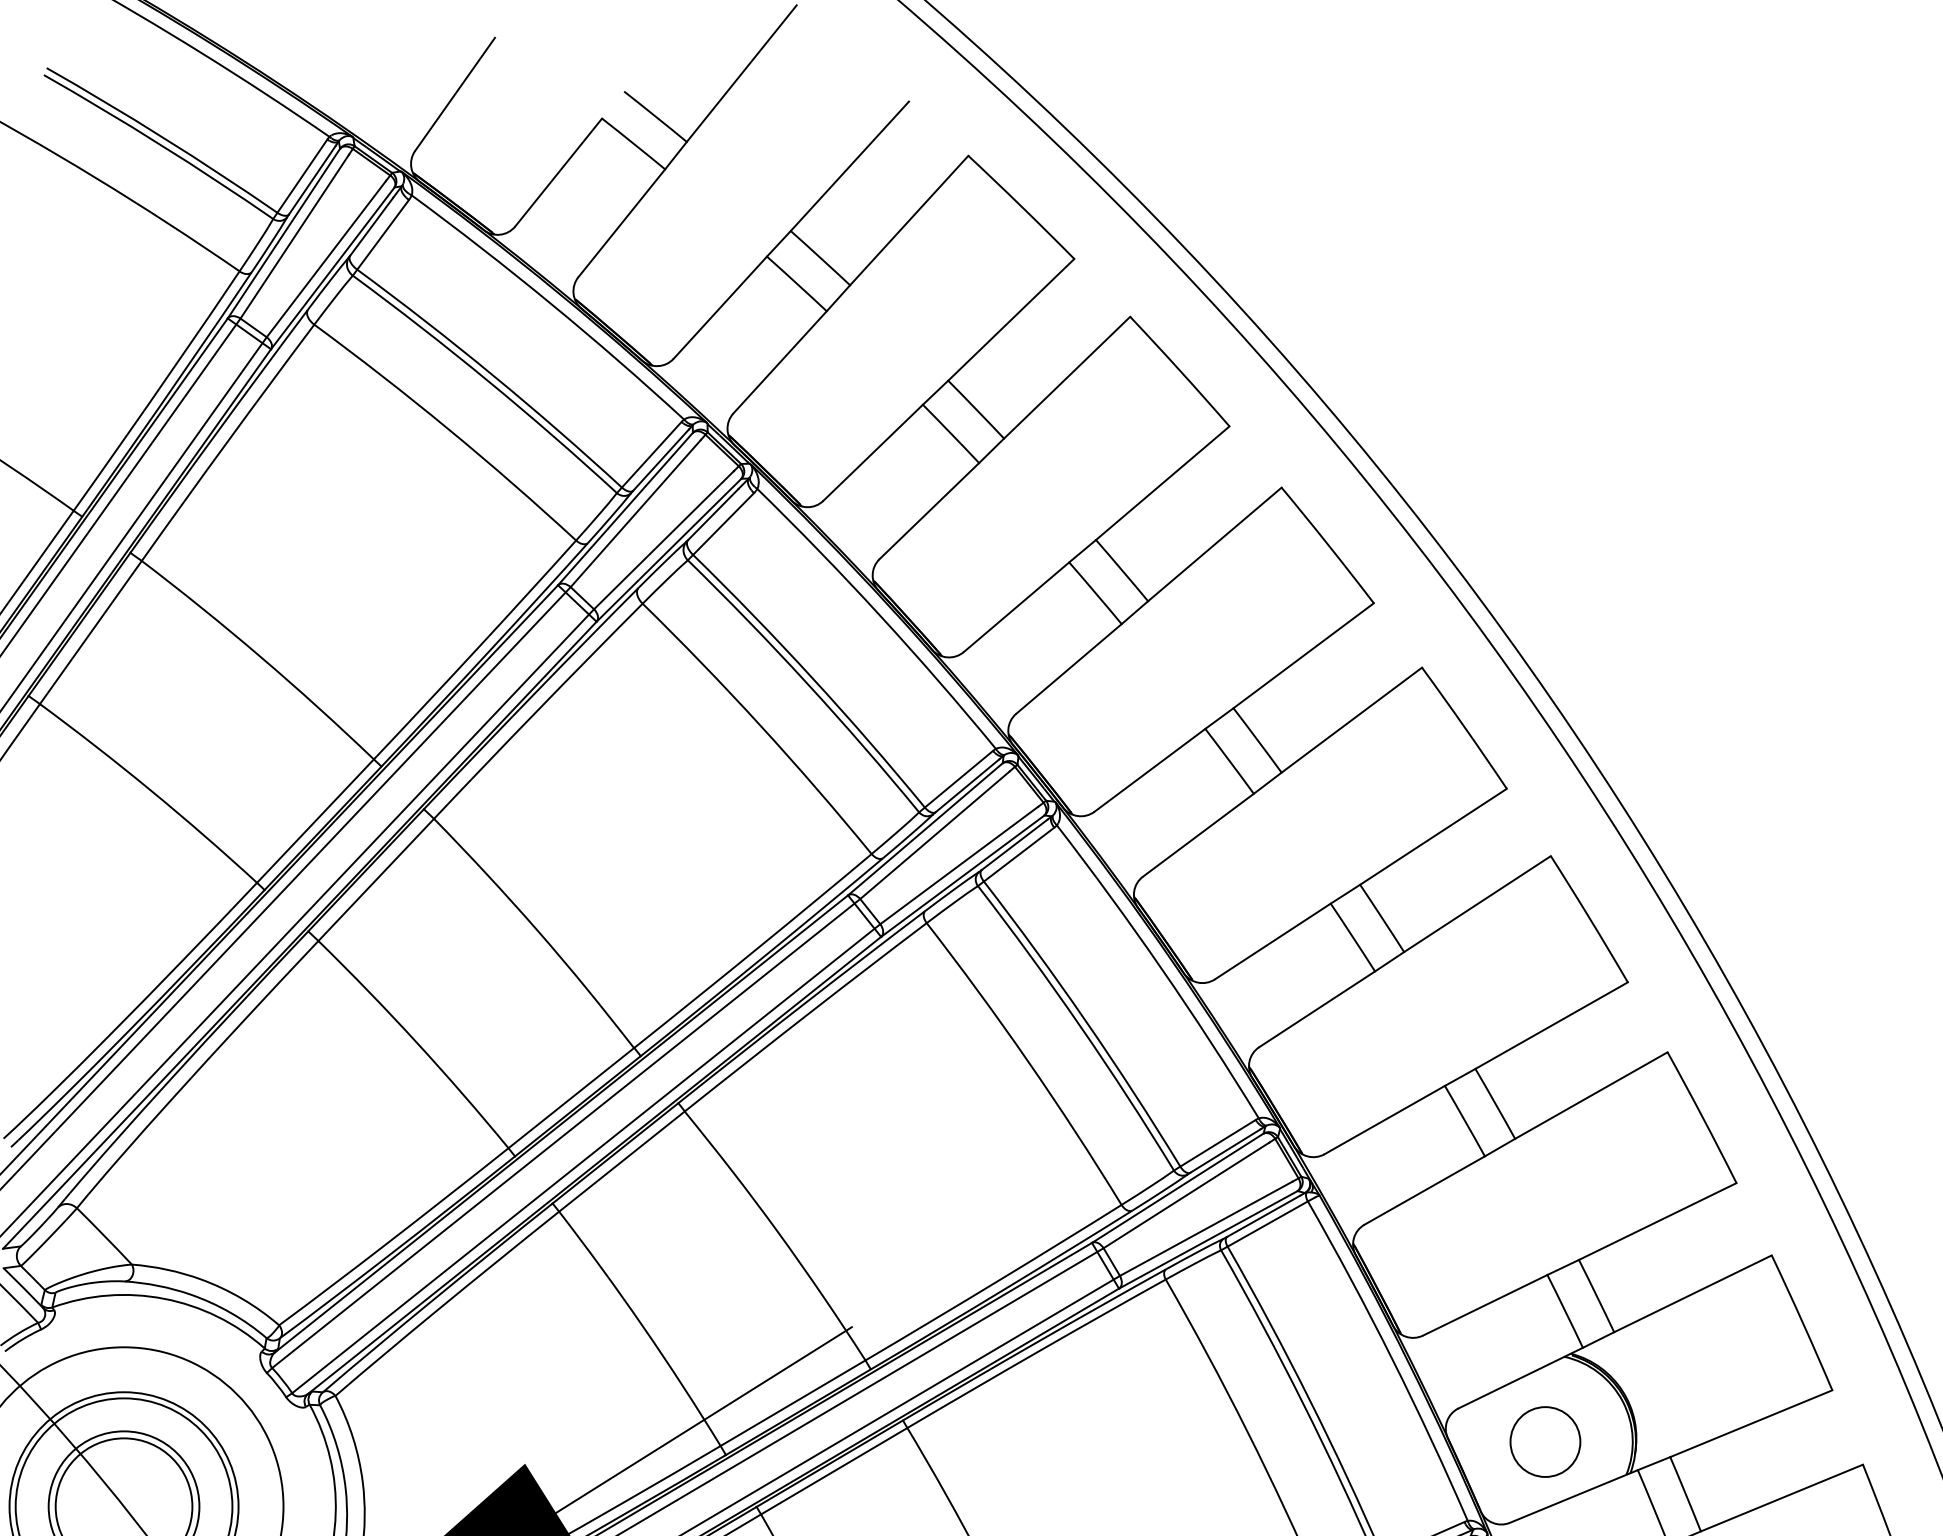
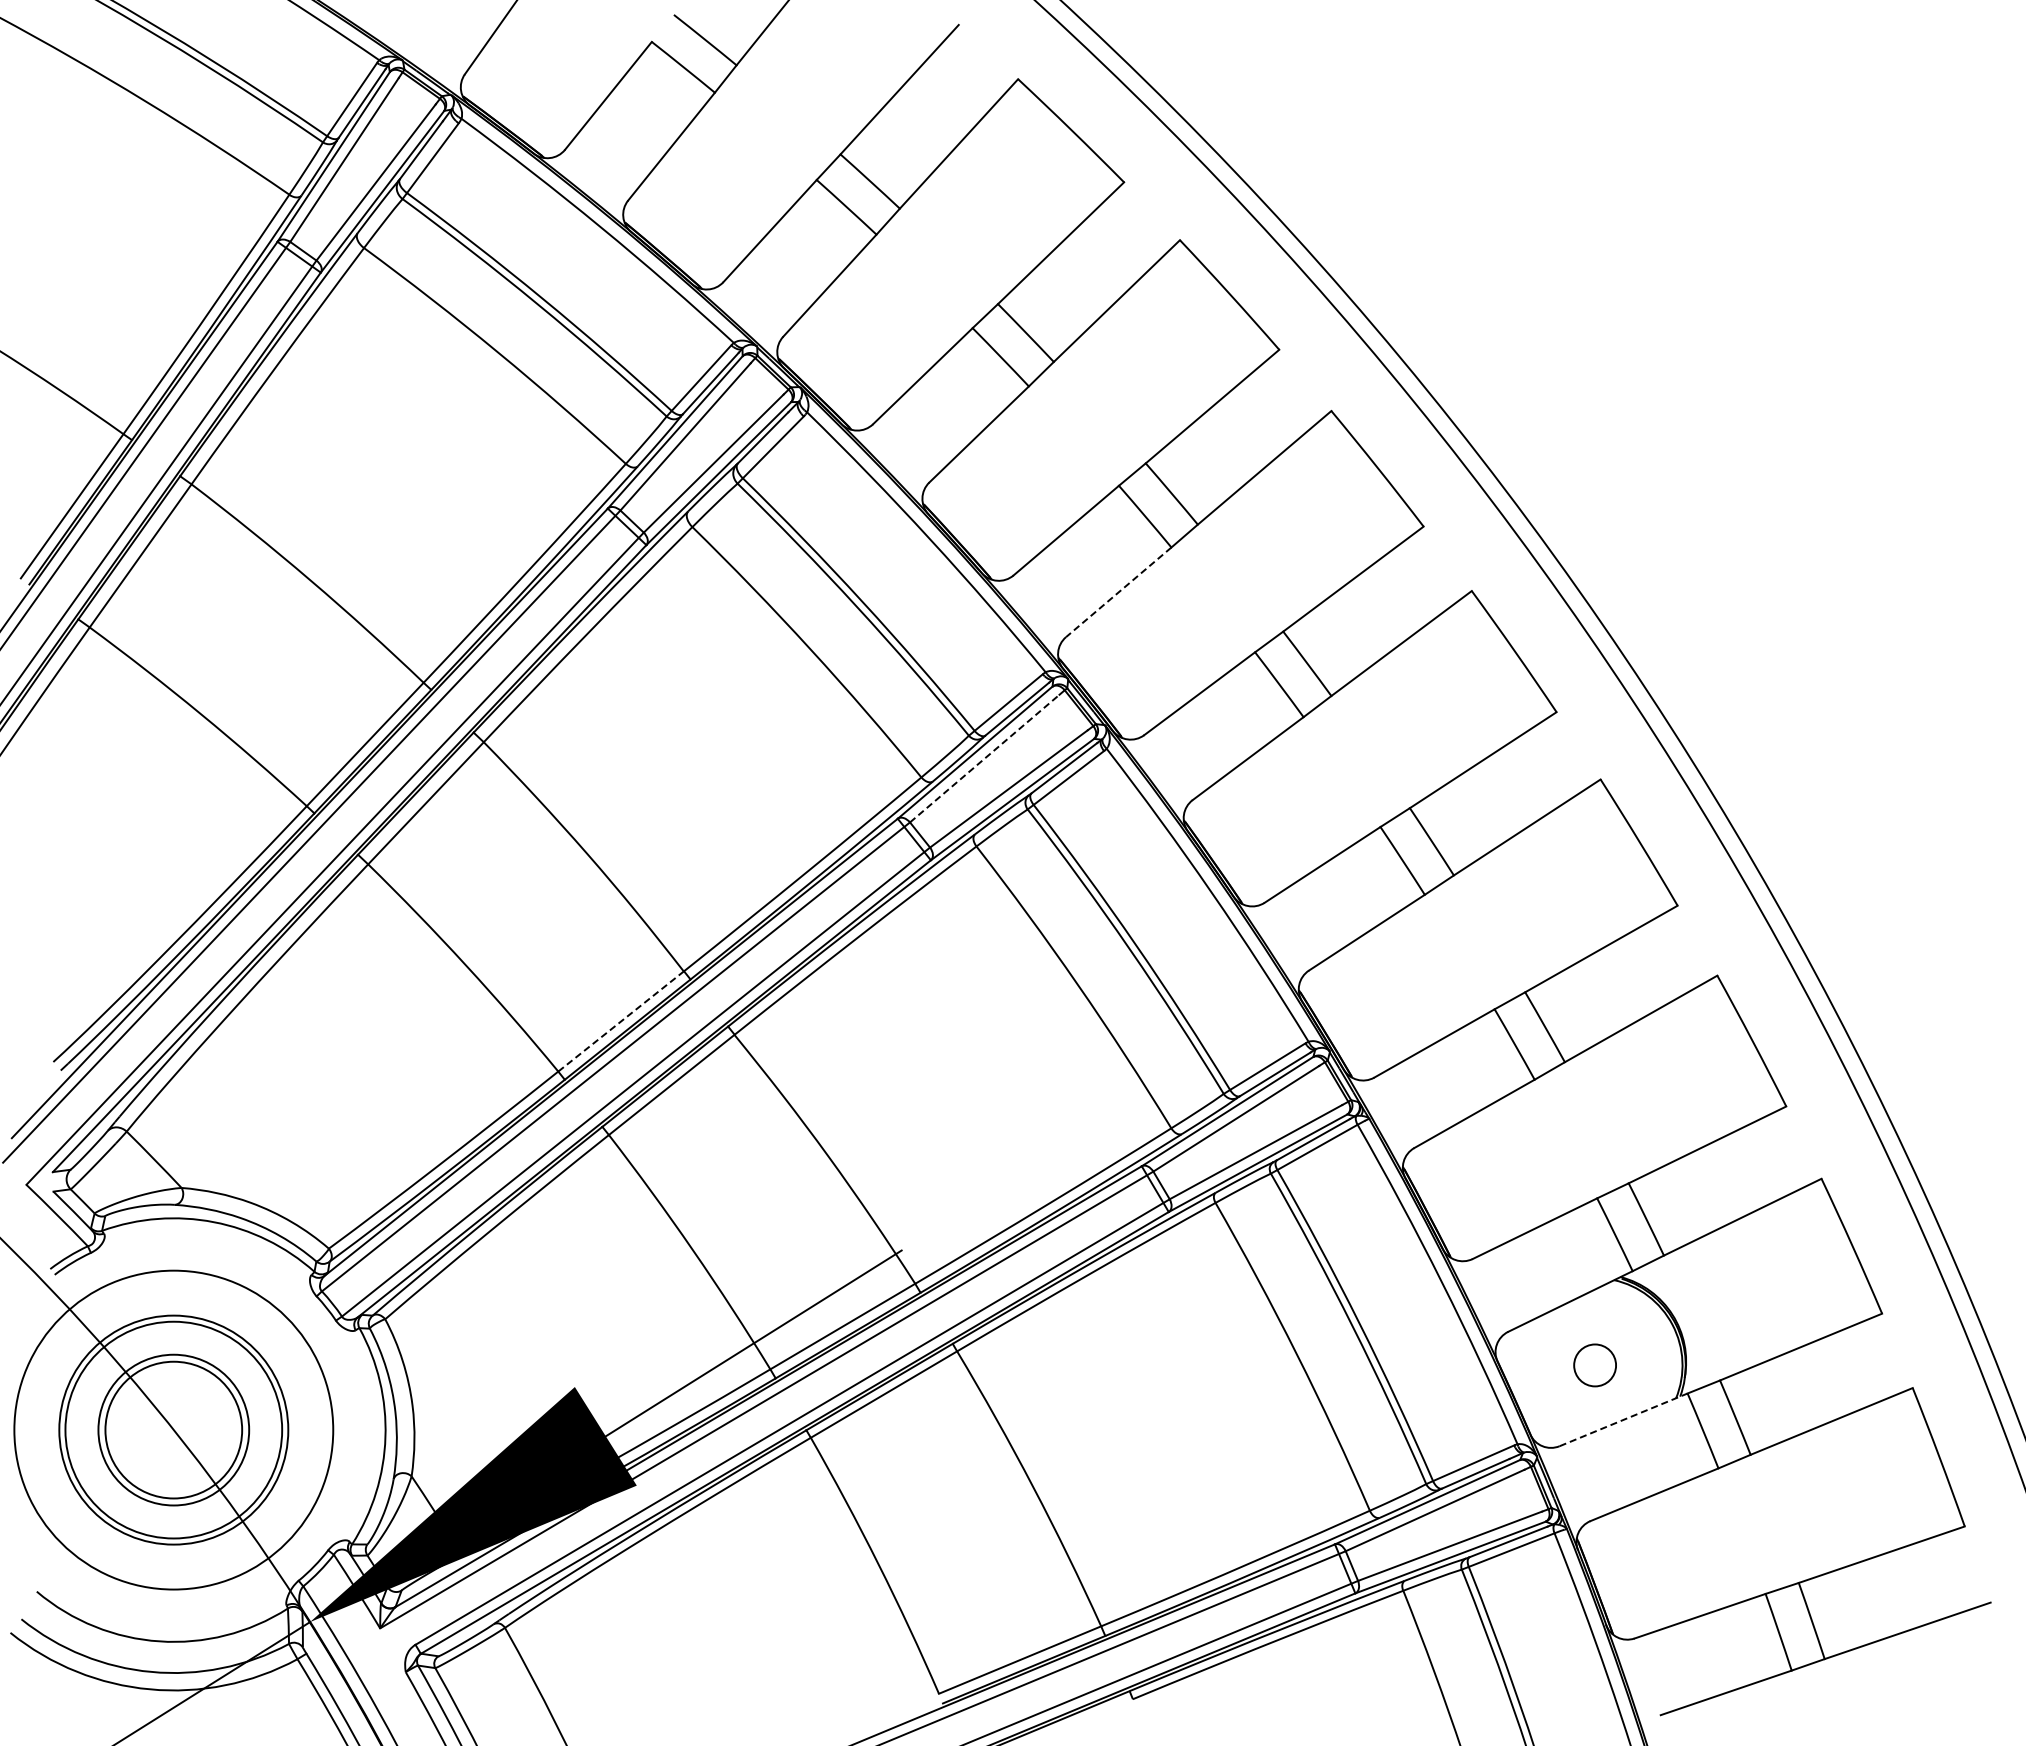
line: (1068, 669) -> (1118, 592), solid -> dashed
line: (935, 835) -> (985, 758), solid -> dashed
line: (571, 1098) -> (621, 1021), solid -> dashed
circle: (1544, 1442) -> (1594, 1365), size x0.6
line: (1574, 1496) -> (1624, 1419), solid -> dashed

